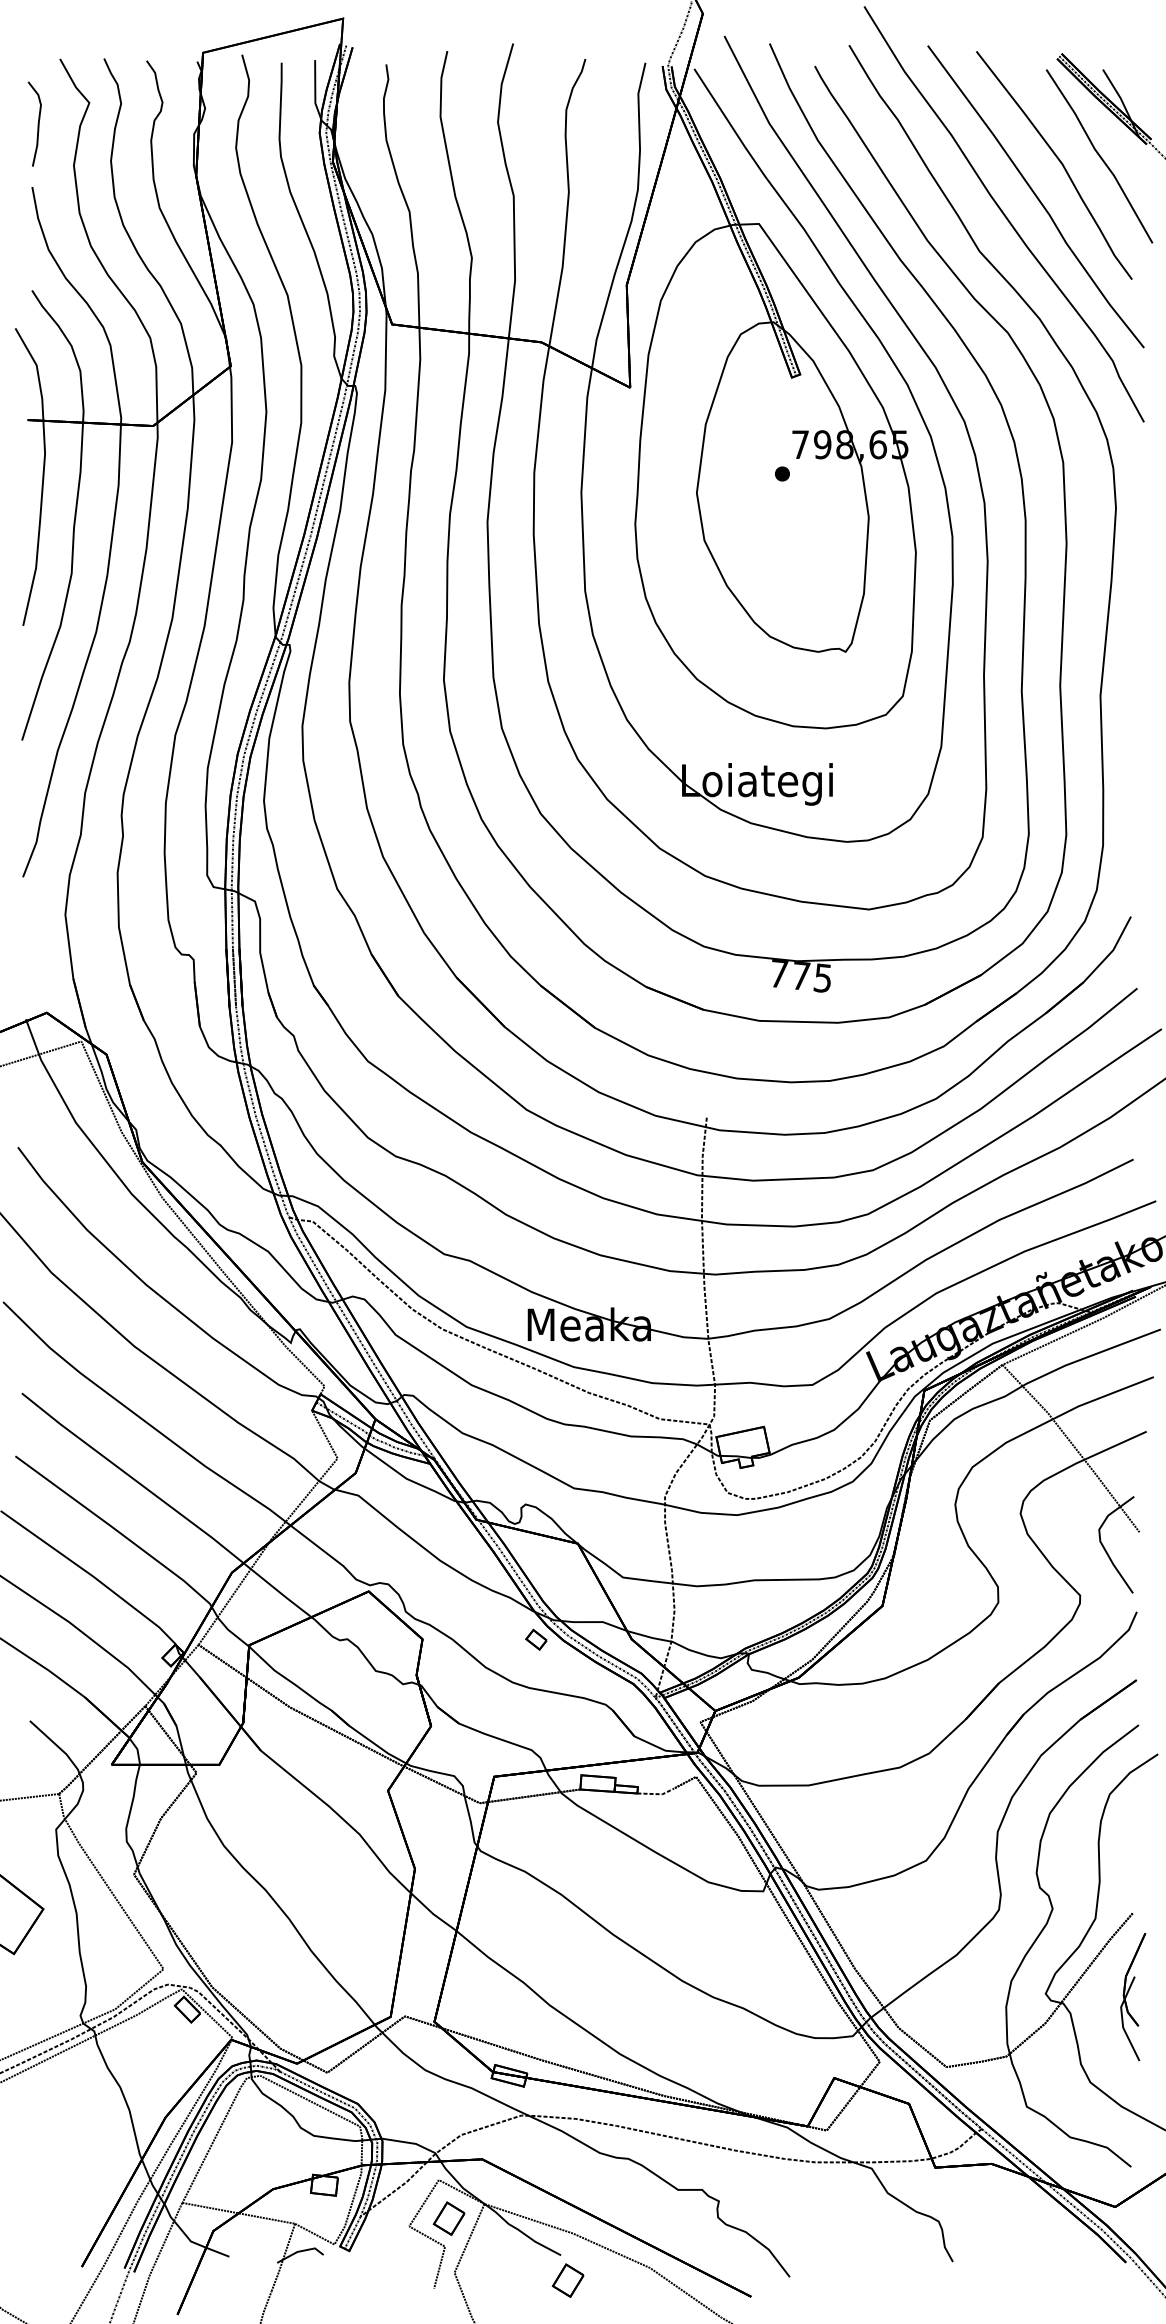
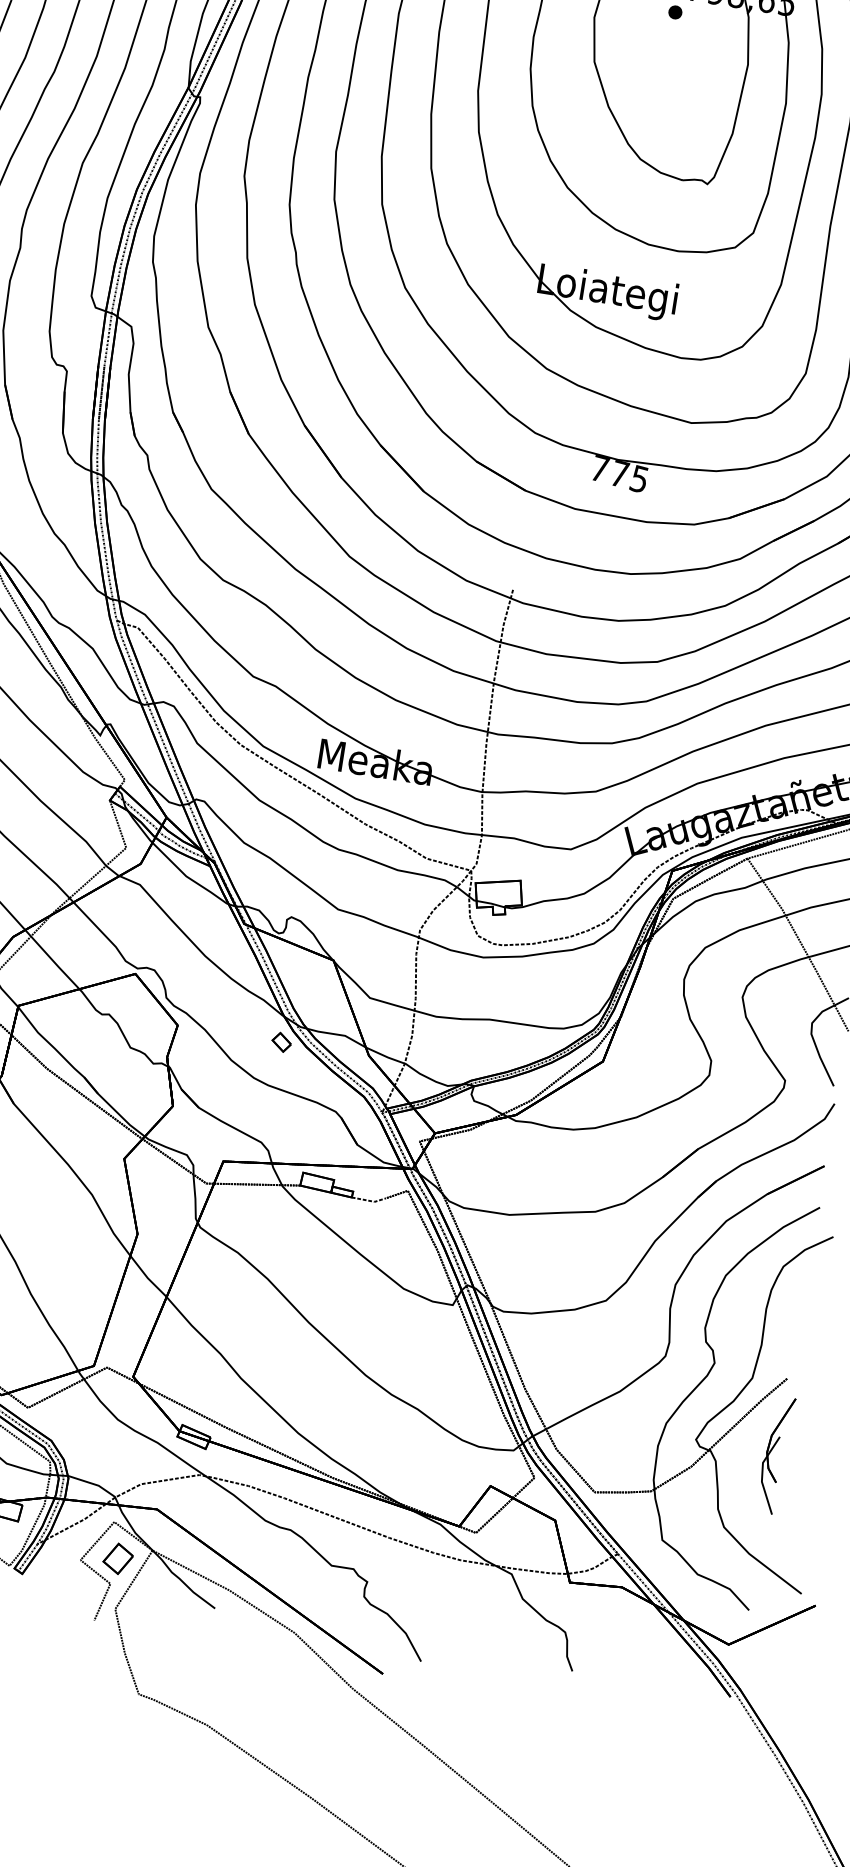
part: (567, 2280) -> (217, 1632), removed

